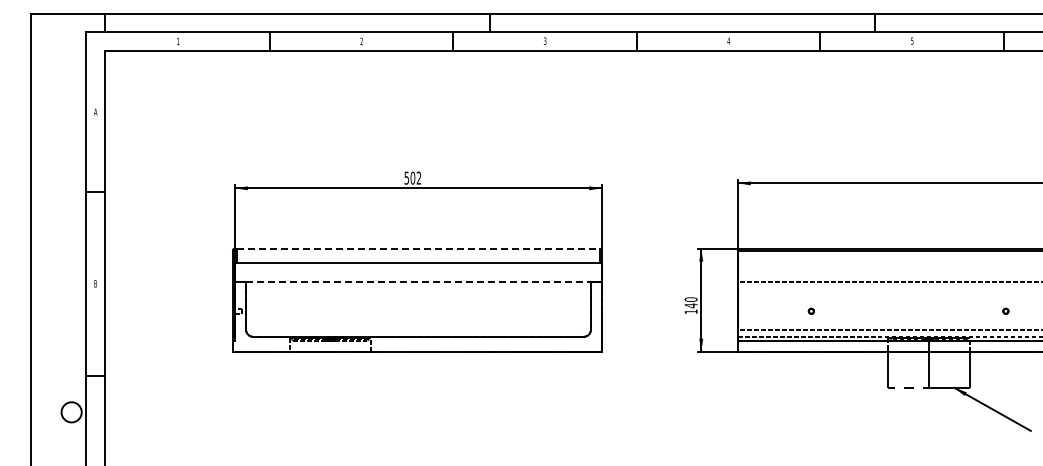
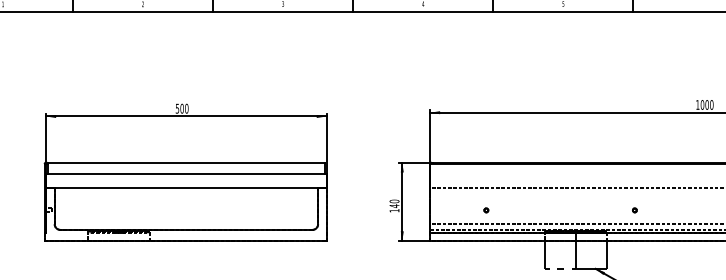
text: (418, 177) -> (186, 108), 502 -> 500
line: (418, 248) -> (186, 162), dashed -> solid
line: (418, 281) -> (186, 187), dashed -> solid

